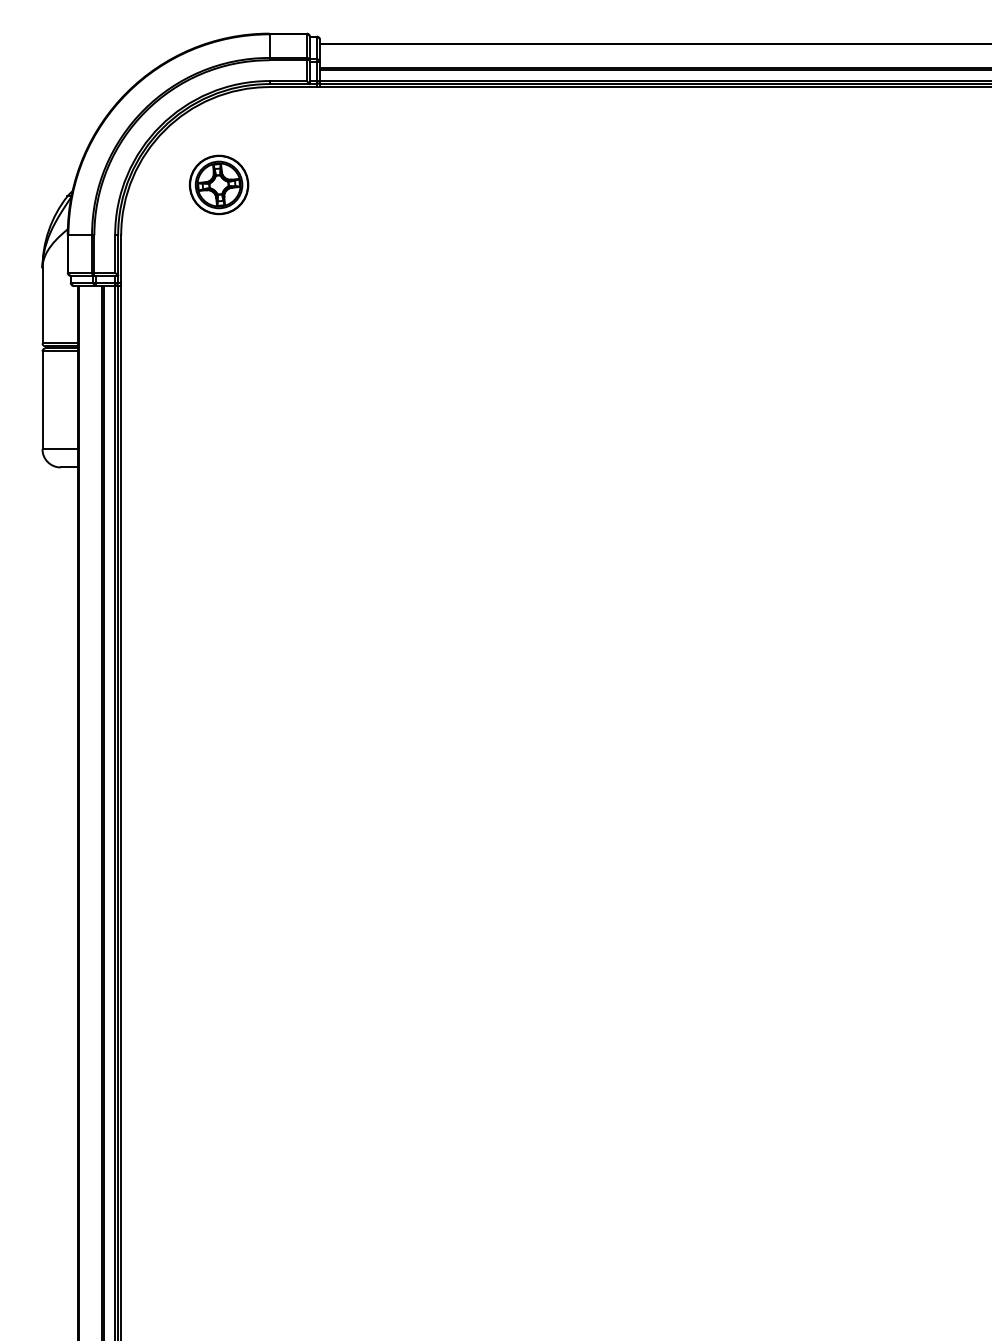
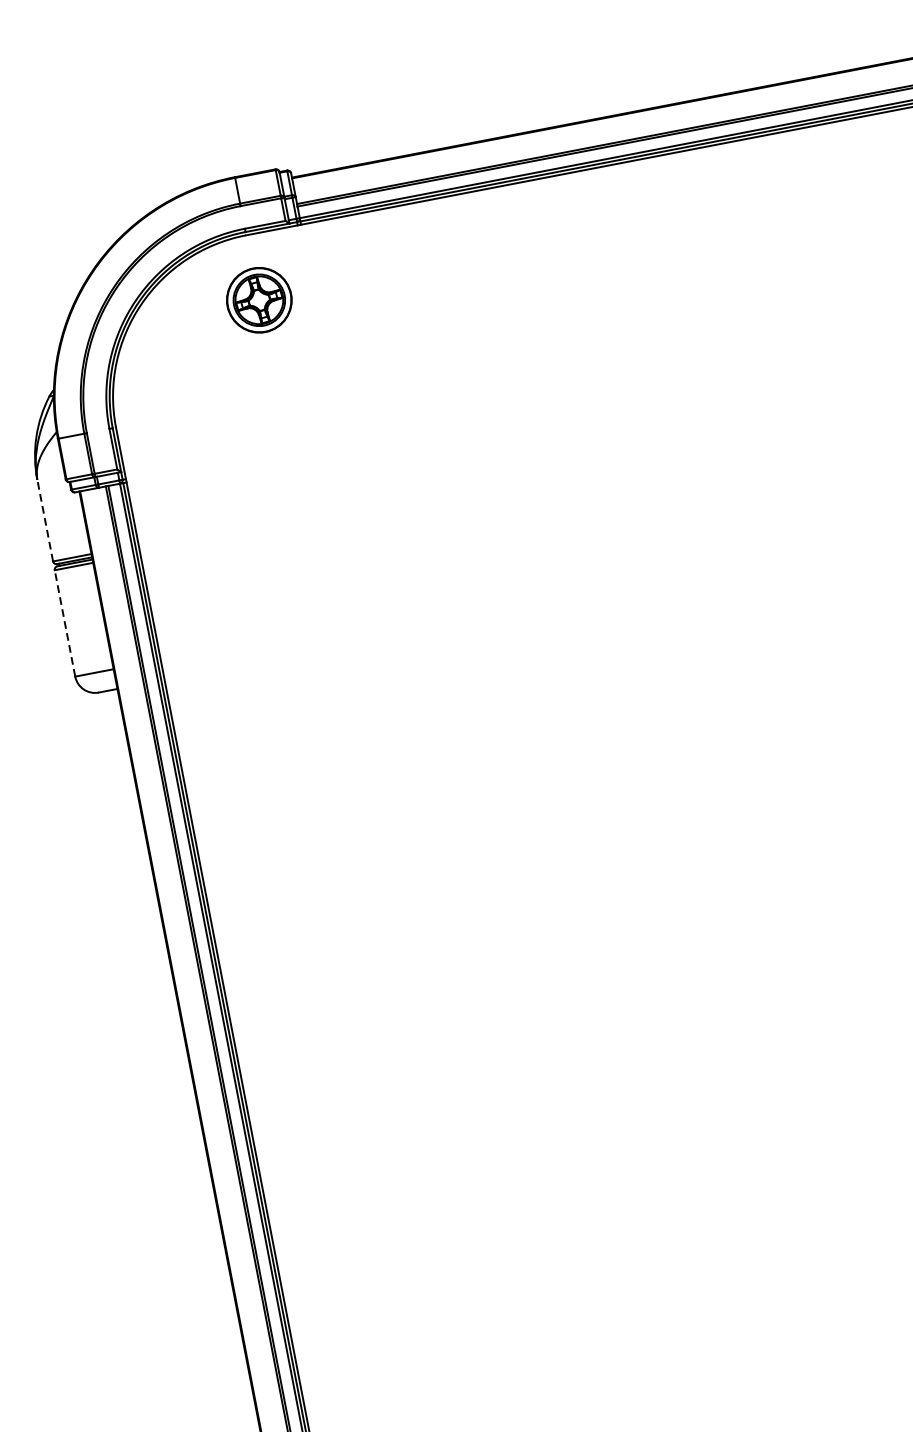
part: (218, 184) -> (258, 299), moved
line: (42, 305) -> (45, 520), solid -> dashed
line: (42, 400) -> (65, 623), solid -> dashed

